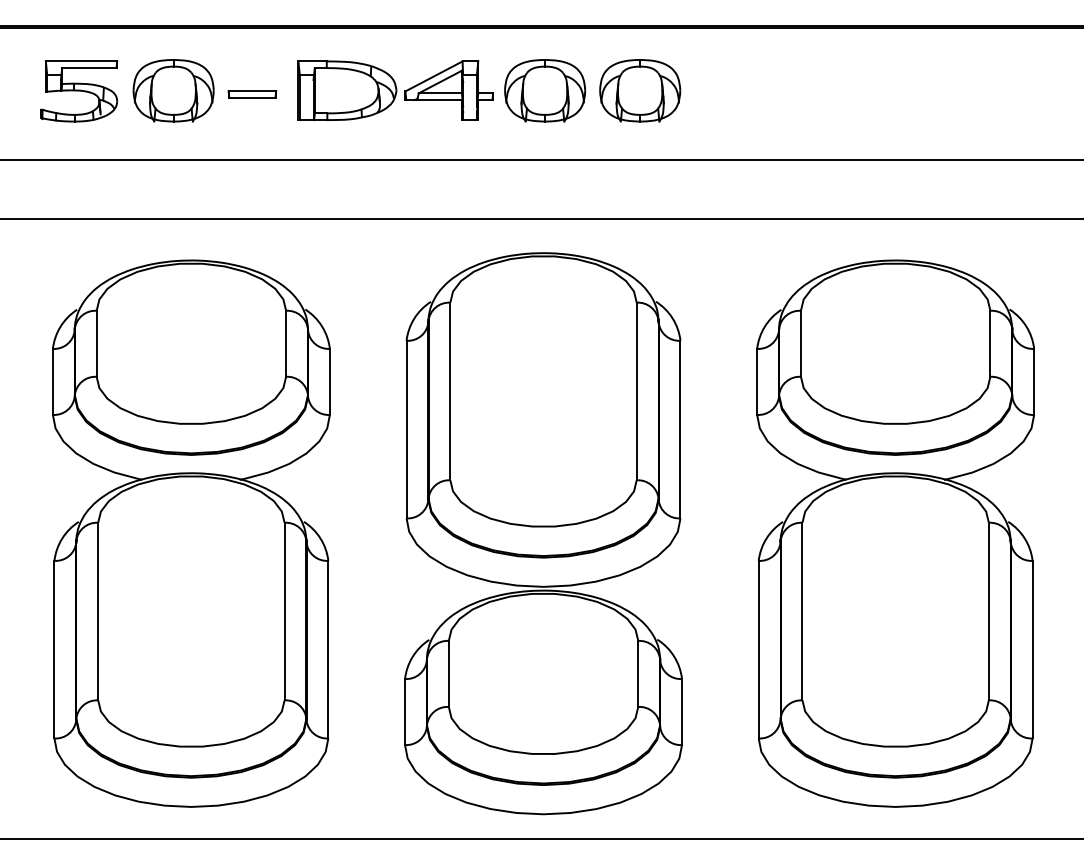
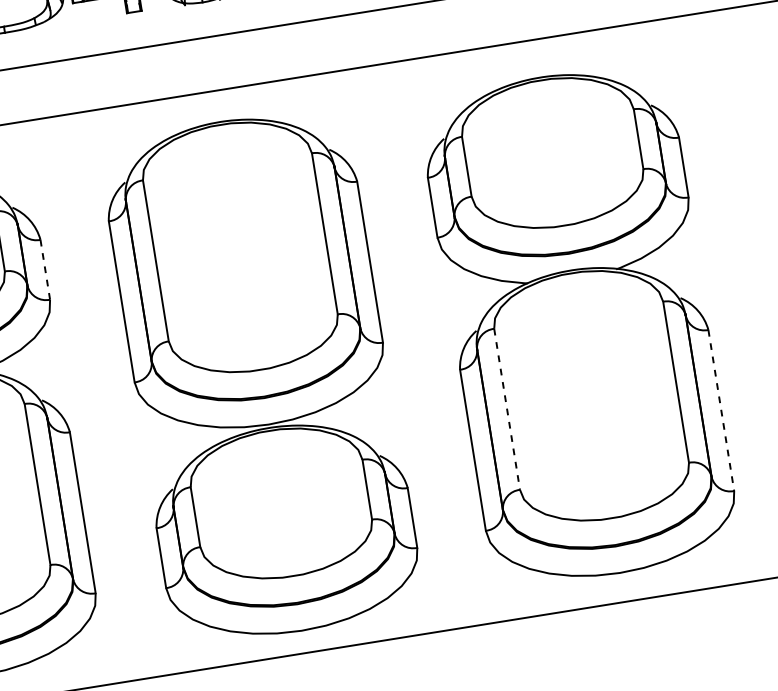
line: (329, 382) -> (45, 270), solid -> dashed
line: (802, 611) -> (507, 409), solid -> dashed
line: (1032, 649) -> (721, 410), solid -> dashed

